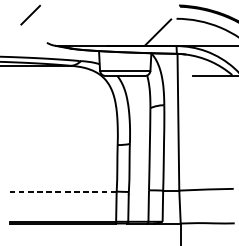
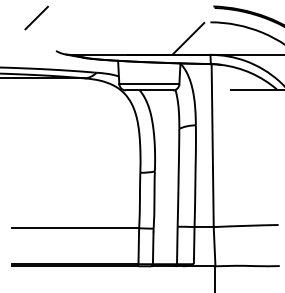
line: (63, 191) -> (75, 228), dashed -> solid

